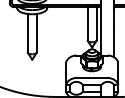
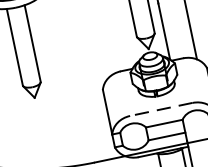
line: (92, 77) -> (161, 108), solid -> dashed

